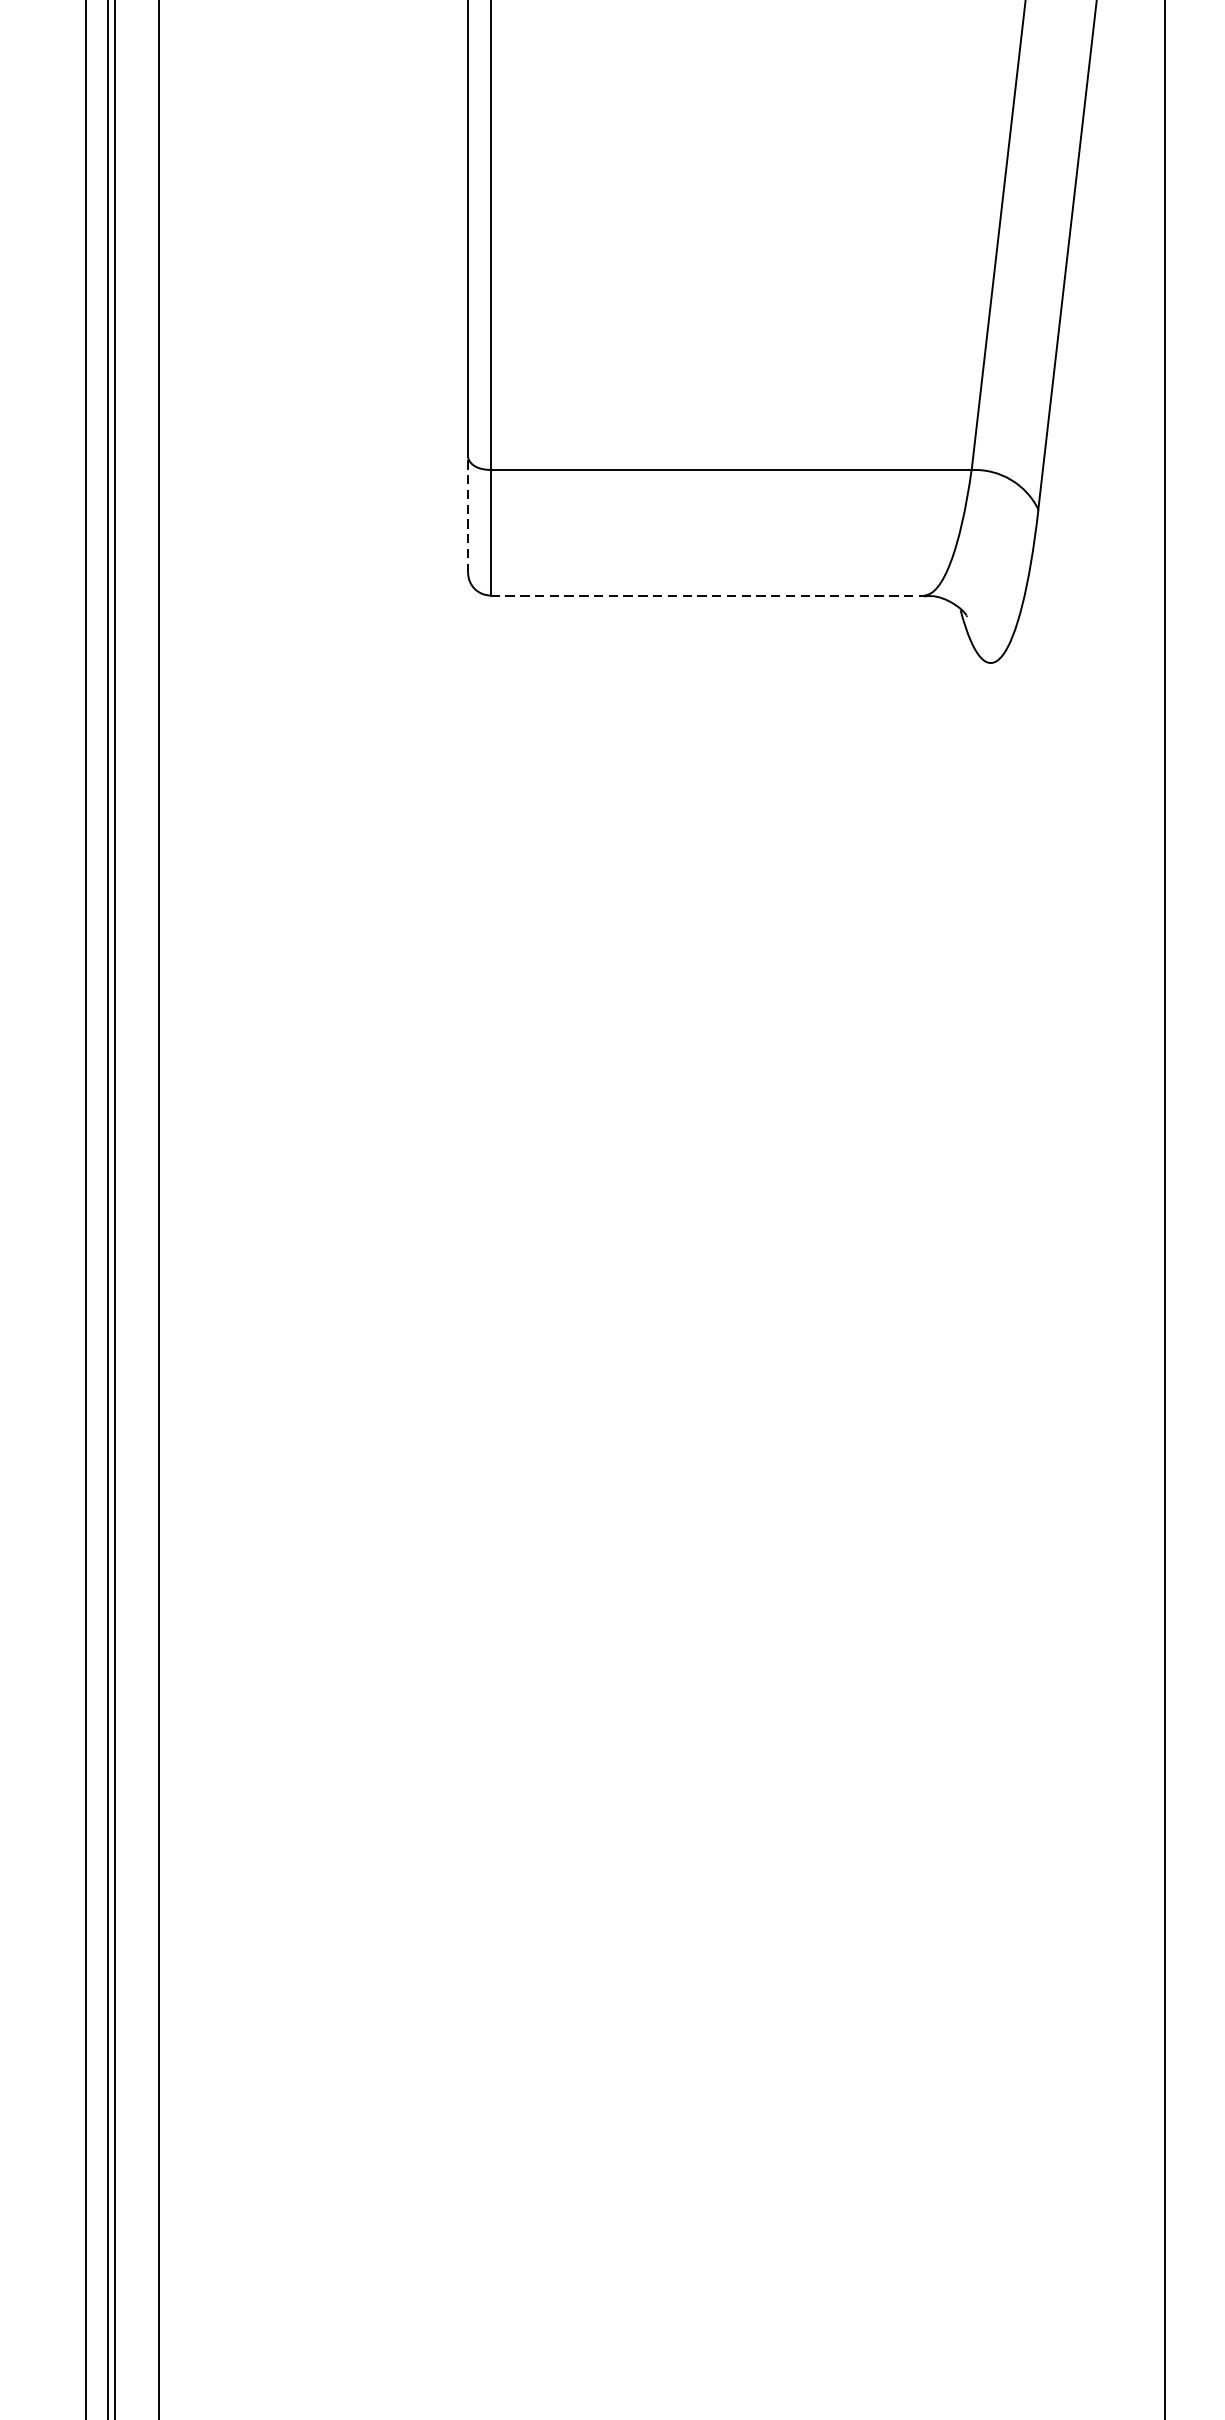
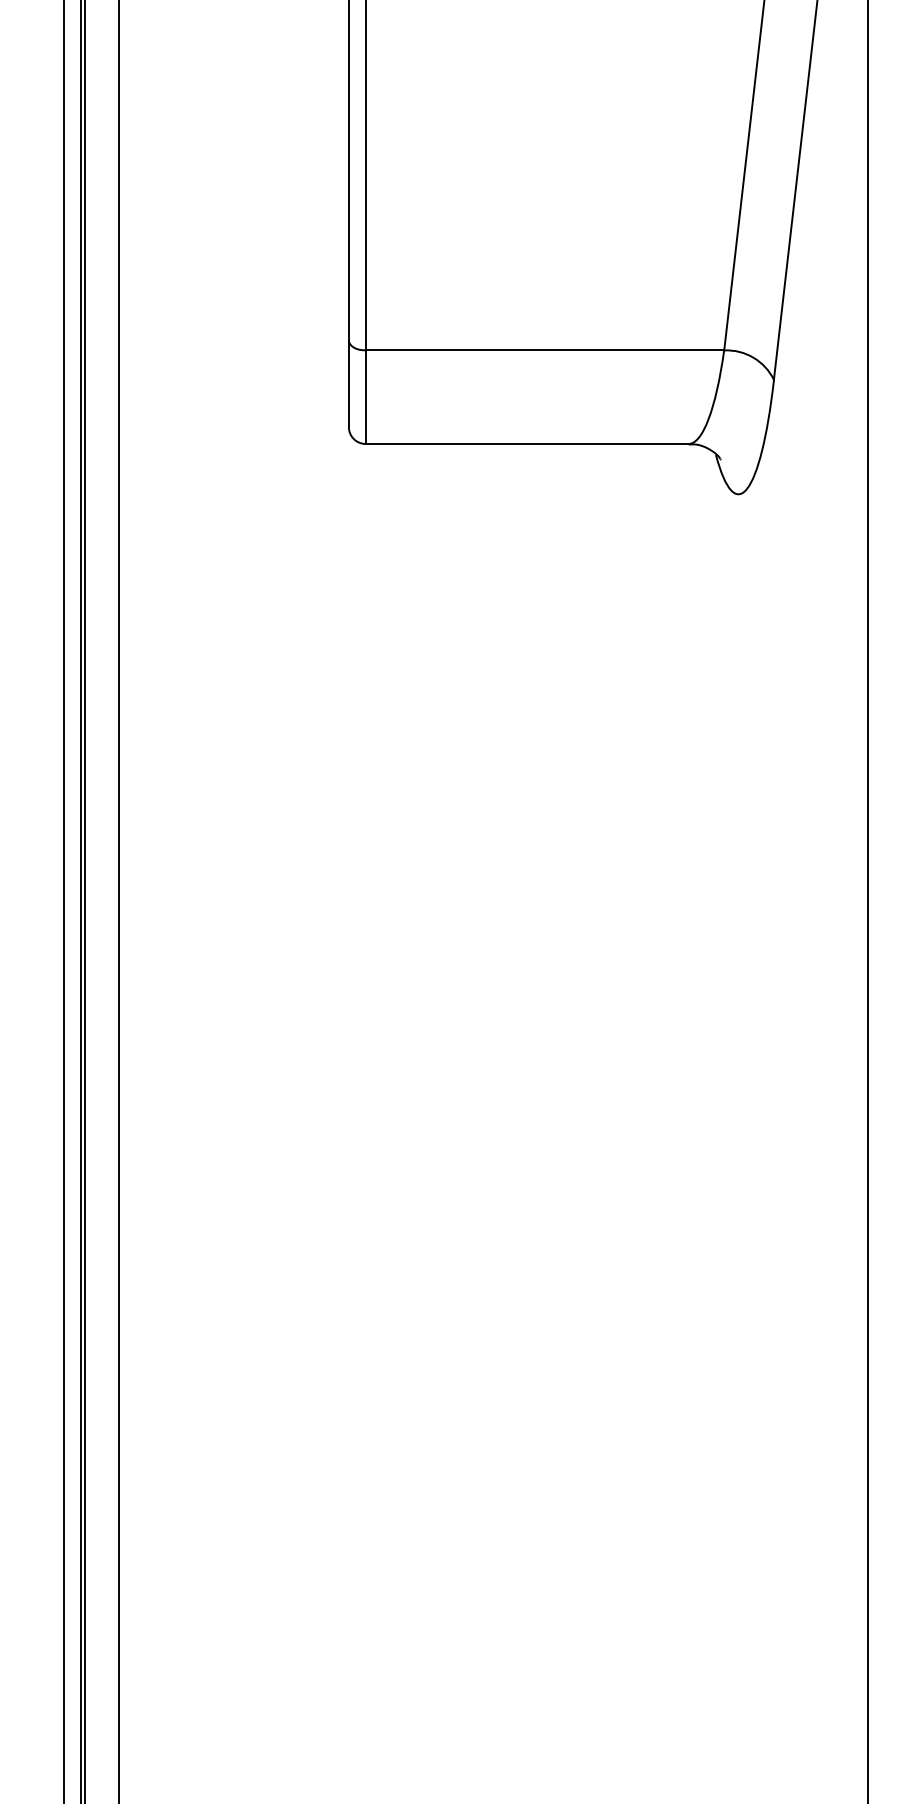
line: (467, 514) -> (348, 383), dashed -> solid
line: (707, 594) -> (527, 443), dashed -> solid

